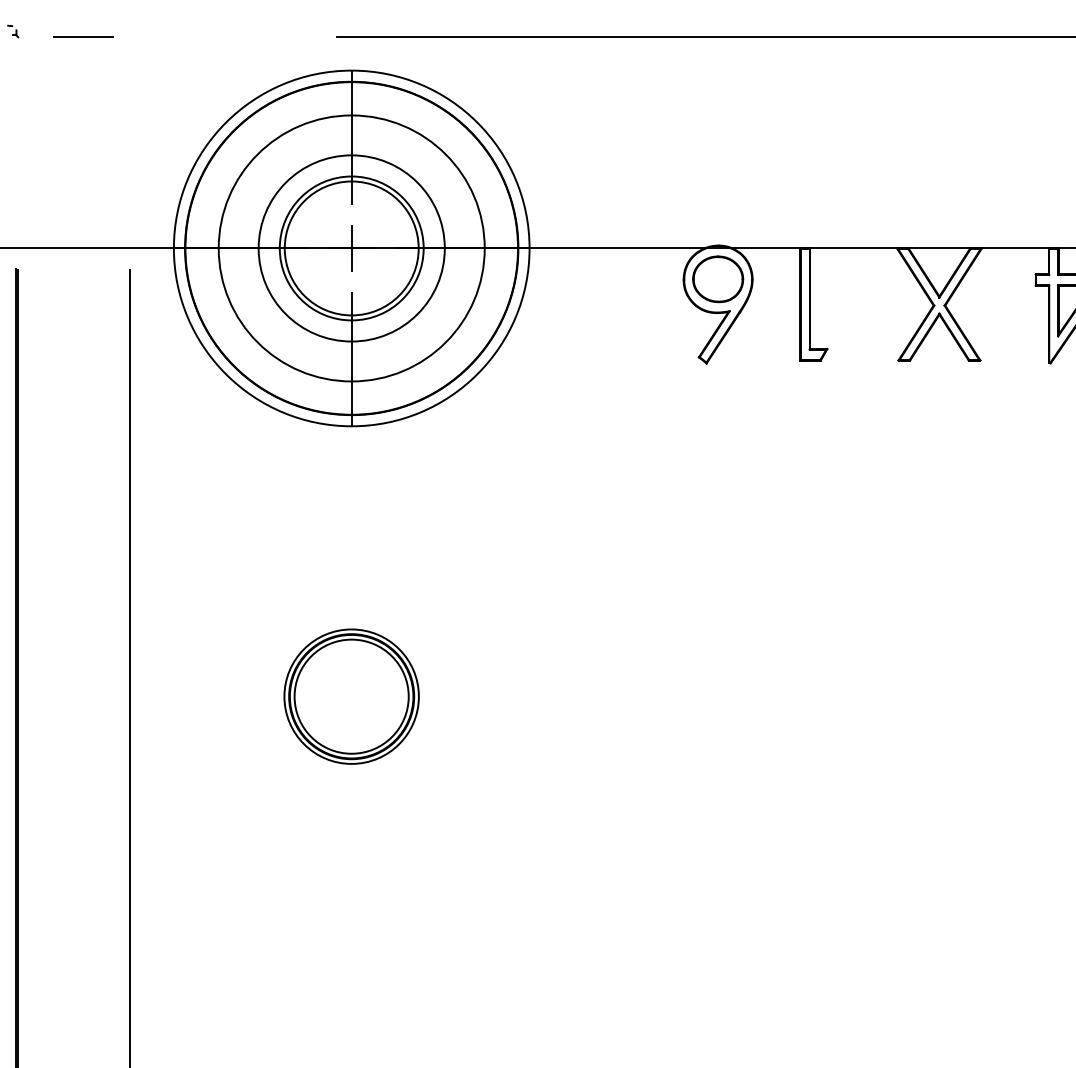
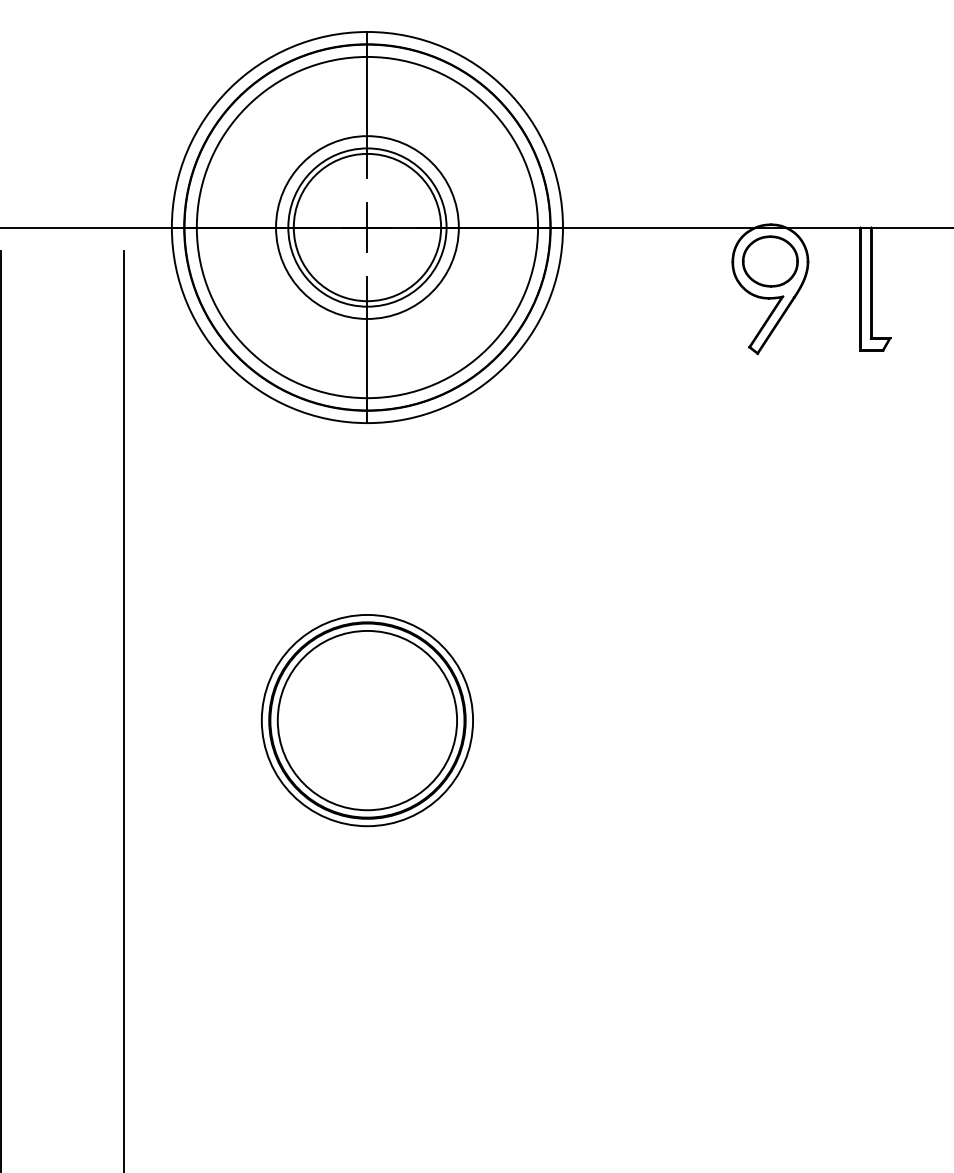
circle: (351, 248) -> (367, 227), size x0.62
circle: (351, 248) -> (367, 227), size x1.67
part: (351, 696) -> (367, 720), size x1.43

